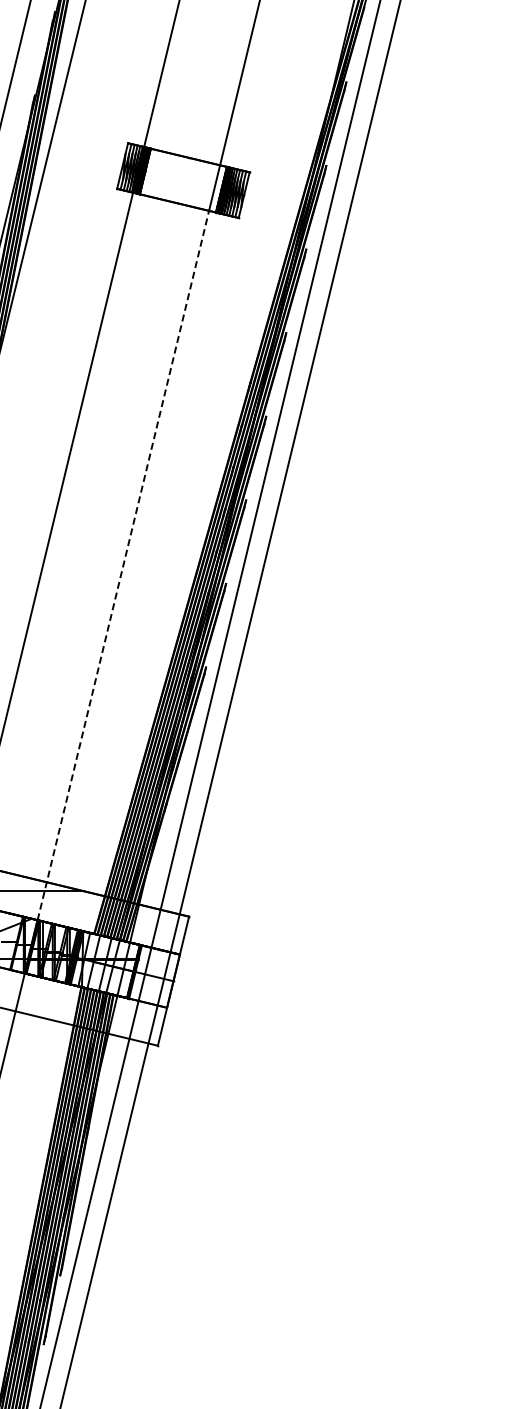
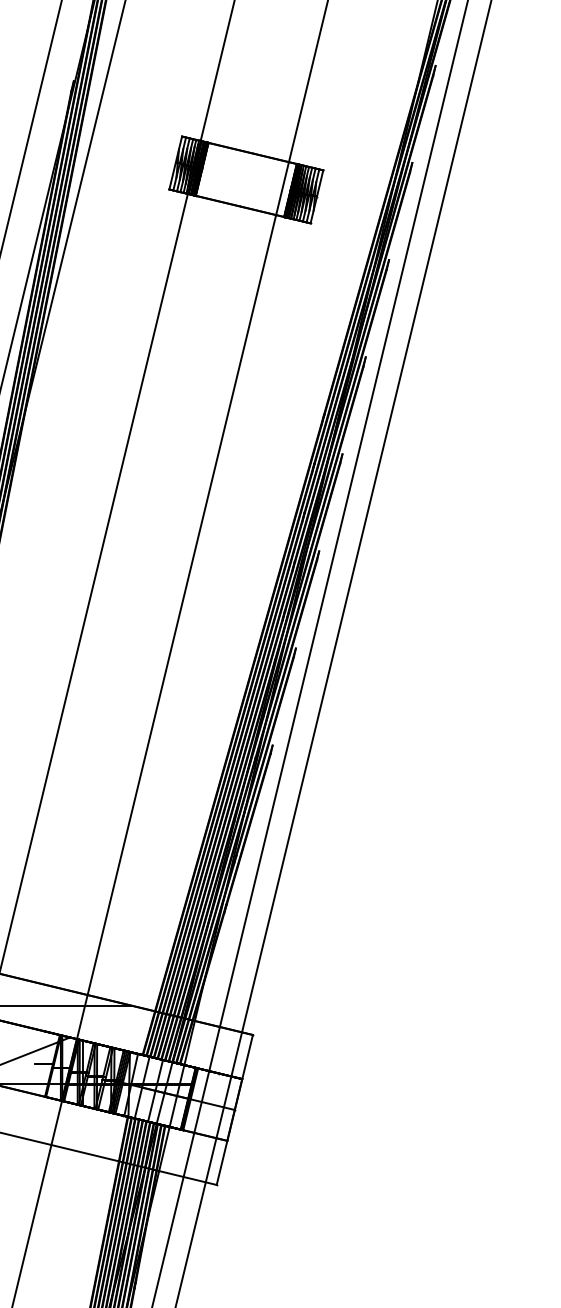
line: (123, 565) -> (176, 627), dashed -> solid

